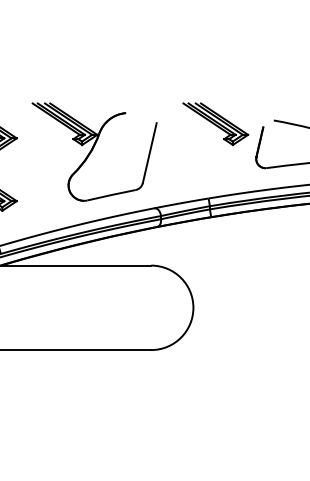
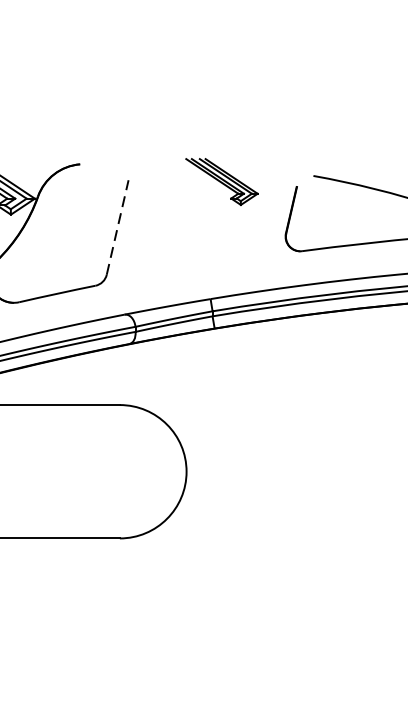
part: (215, 124) -> (221, 182), size x0.7
line: (149, 153) -> (117, 228), solid -> dashed

